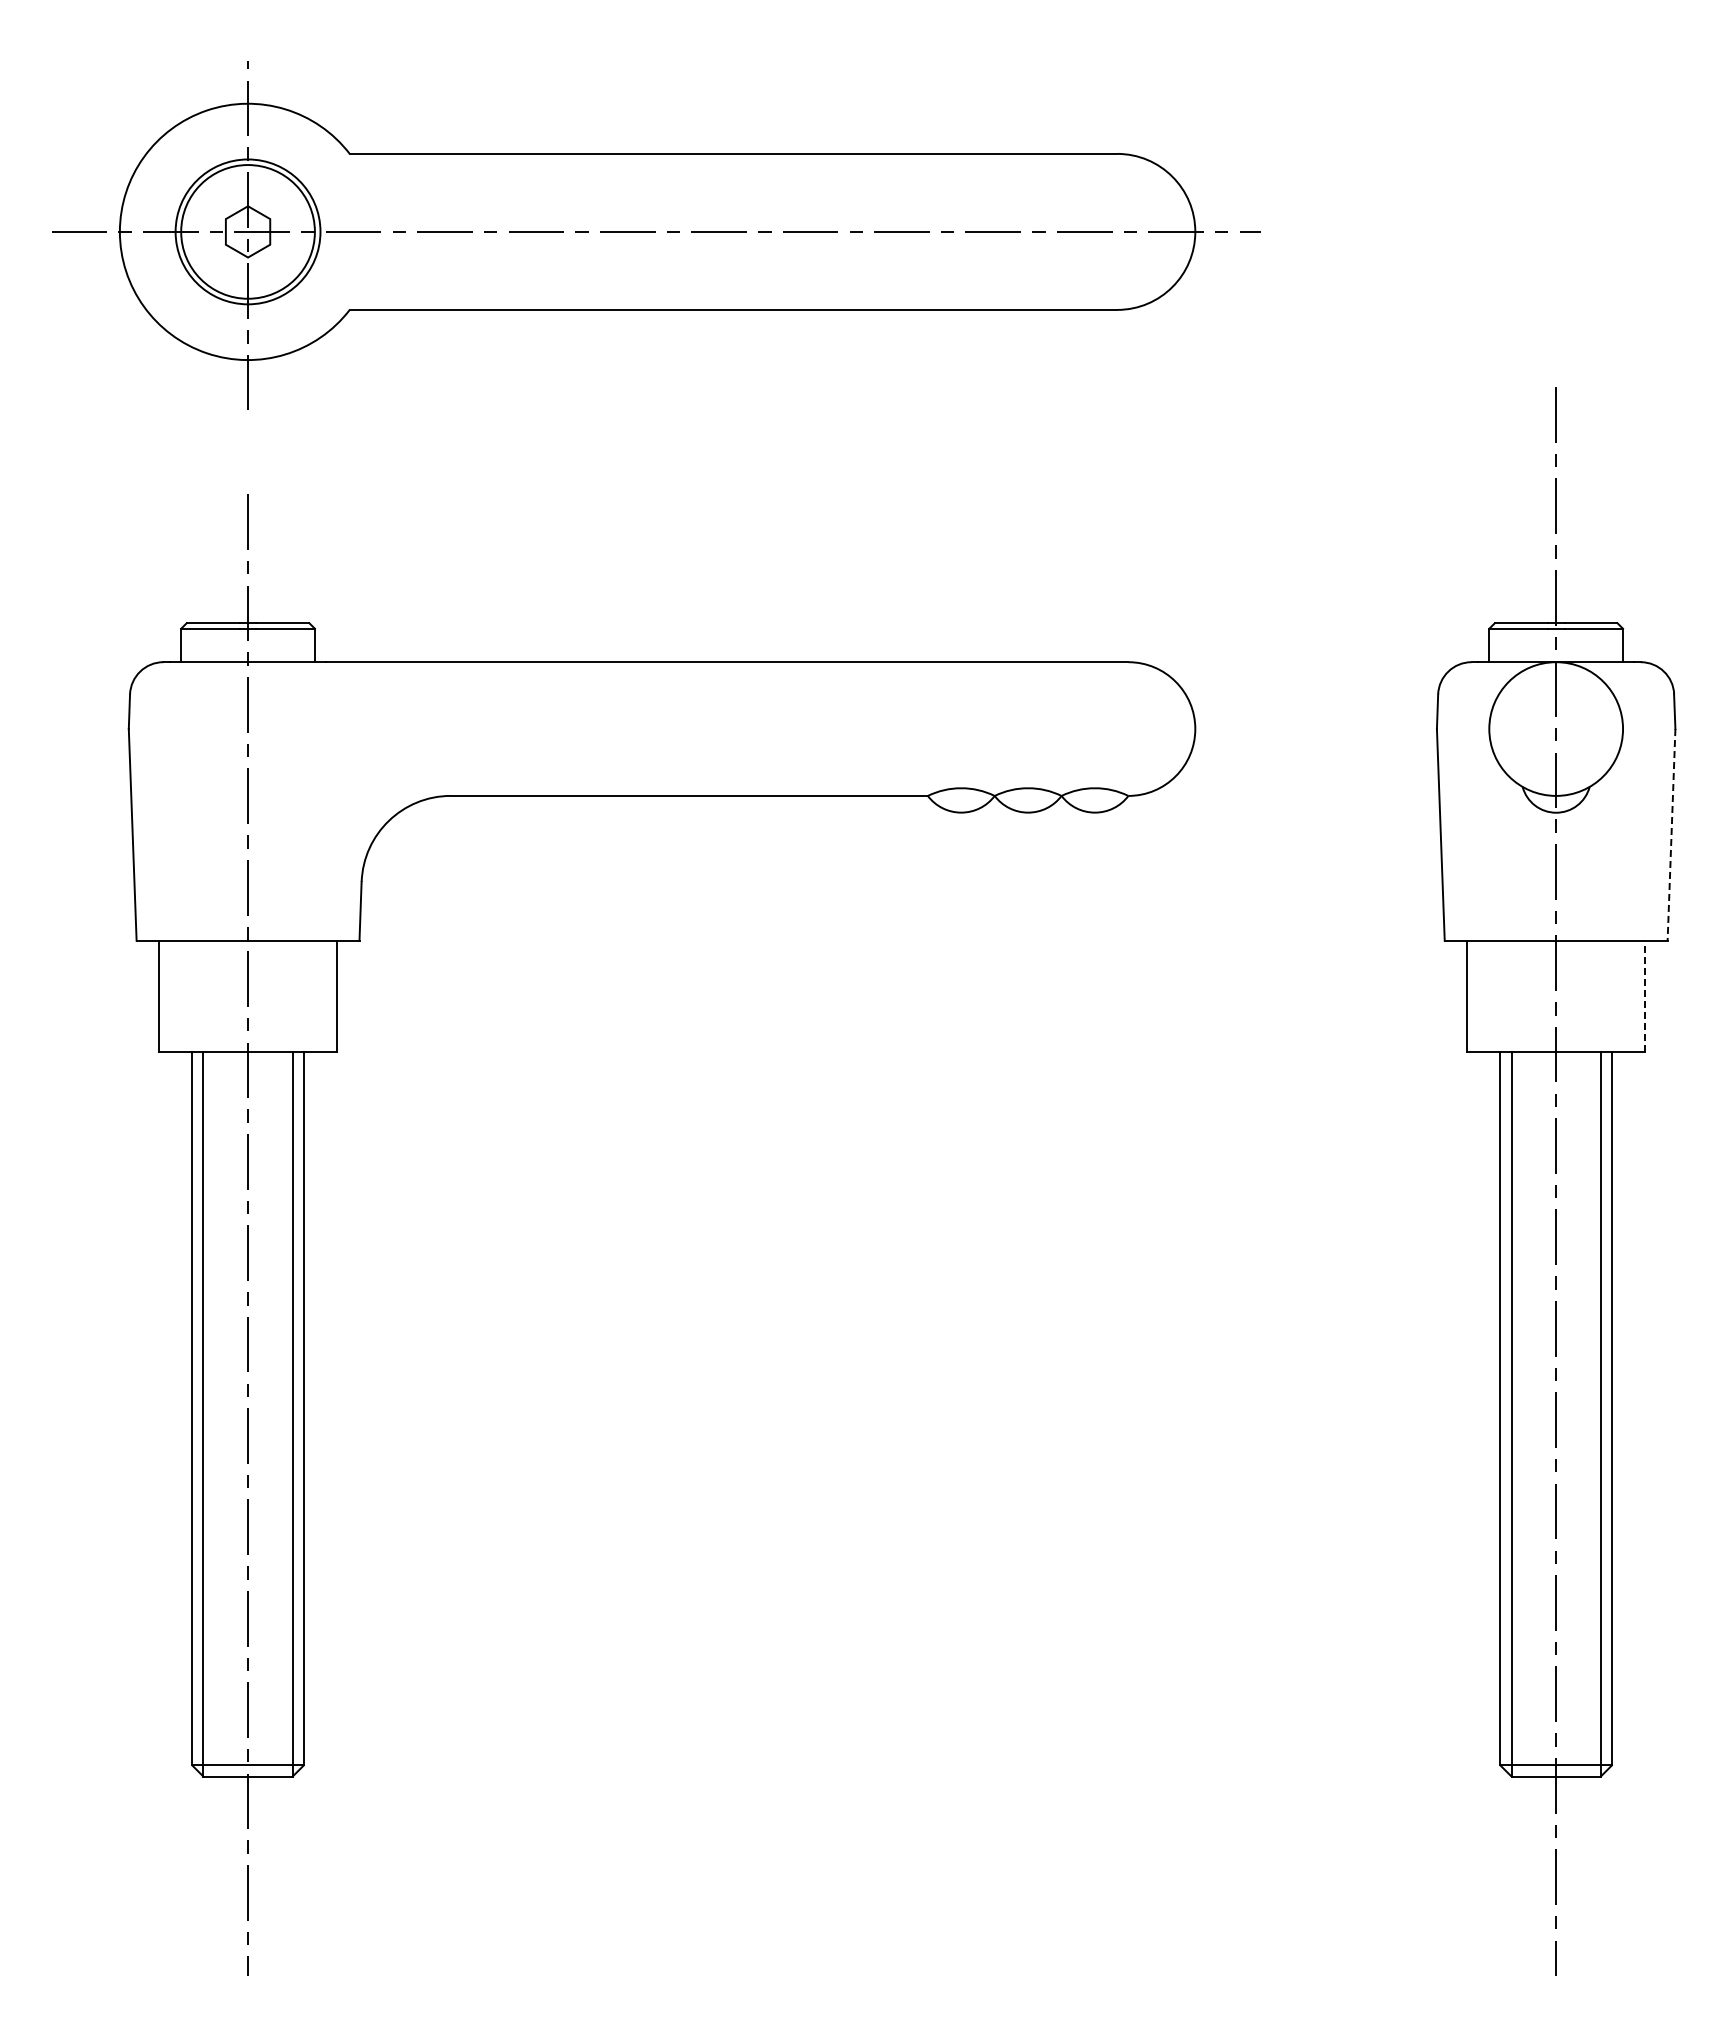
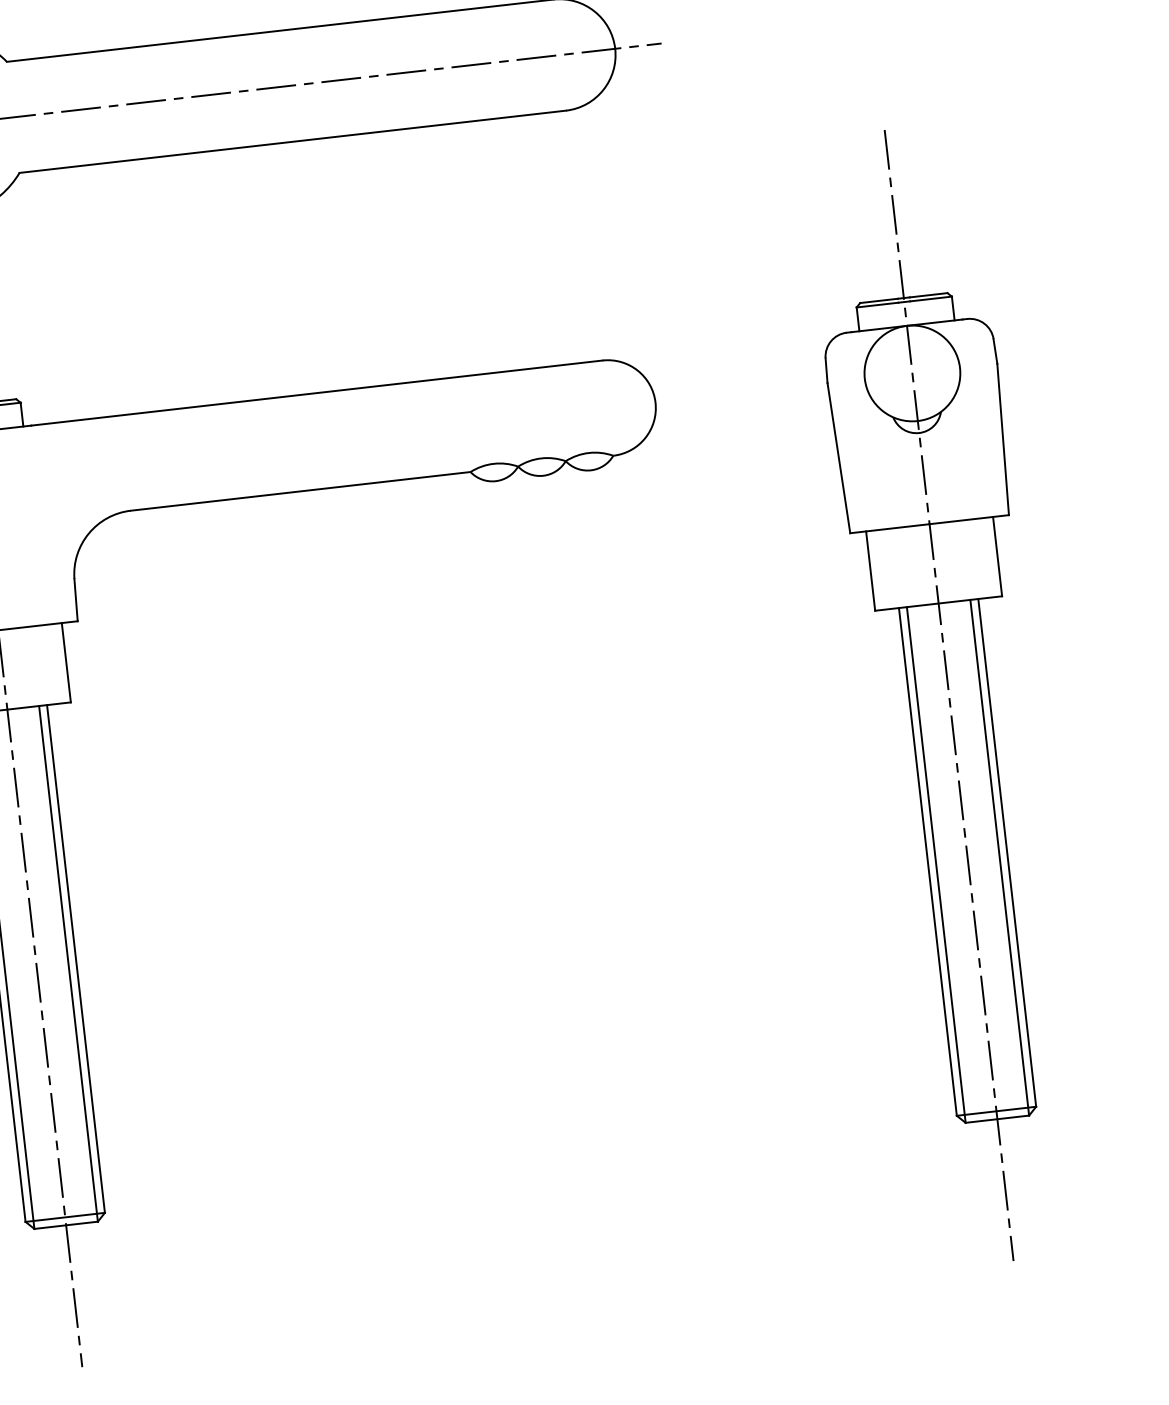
line: (1671, 834) -> (1003, 439), dashed -> solid
line: (1645, 996) -> (997, 556), dashed -> solid

